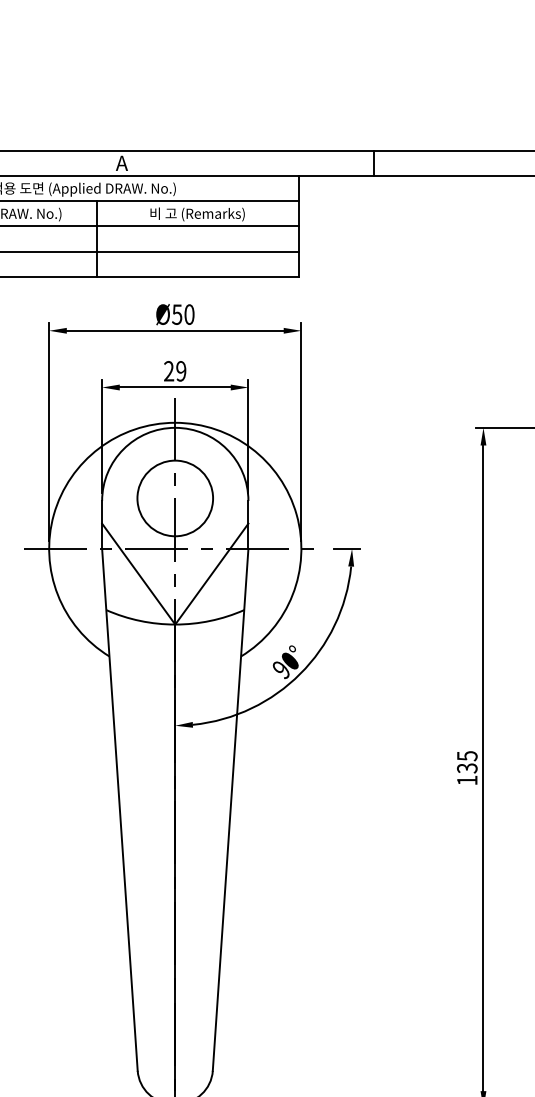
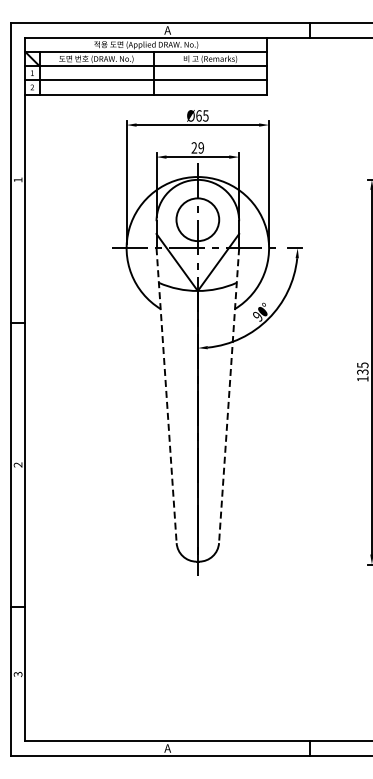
text: (183, 313) -> (202, 115), Ø50 -> Ø65
line: (119, 809) -> (166, 395), solid -> dashed
line: (231, 809) -> (229, 395), solid -> dashed

